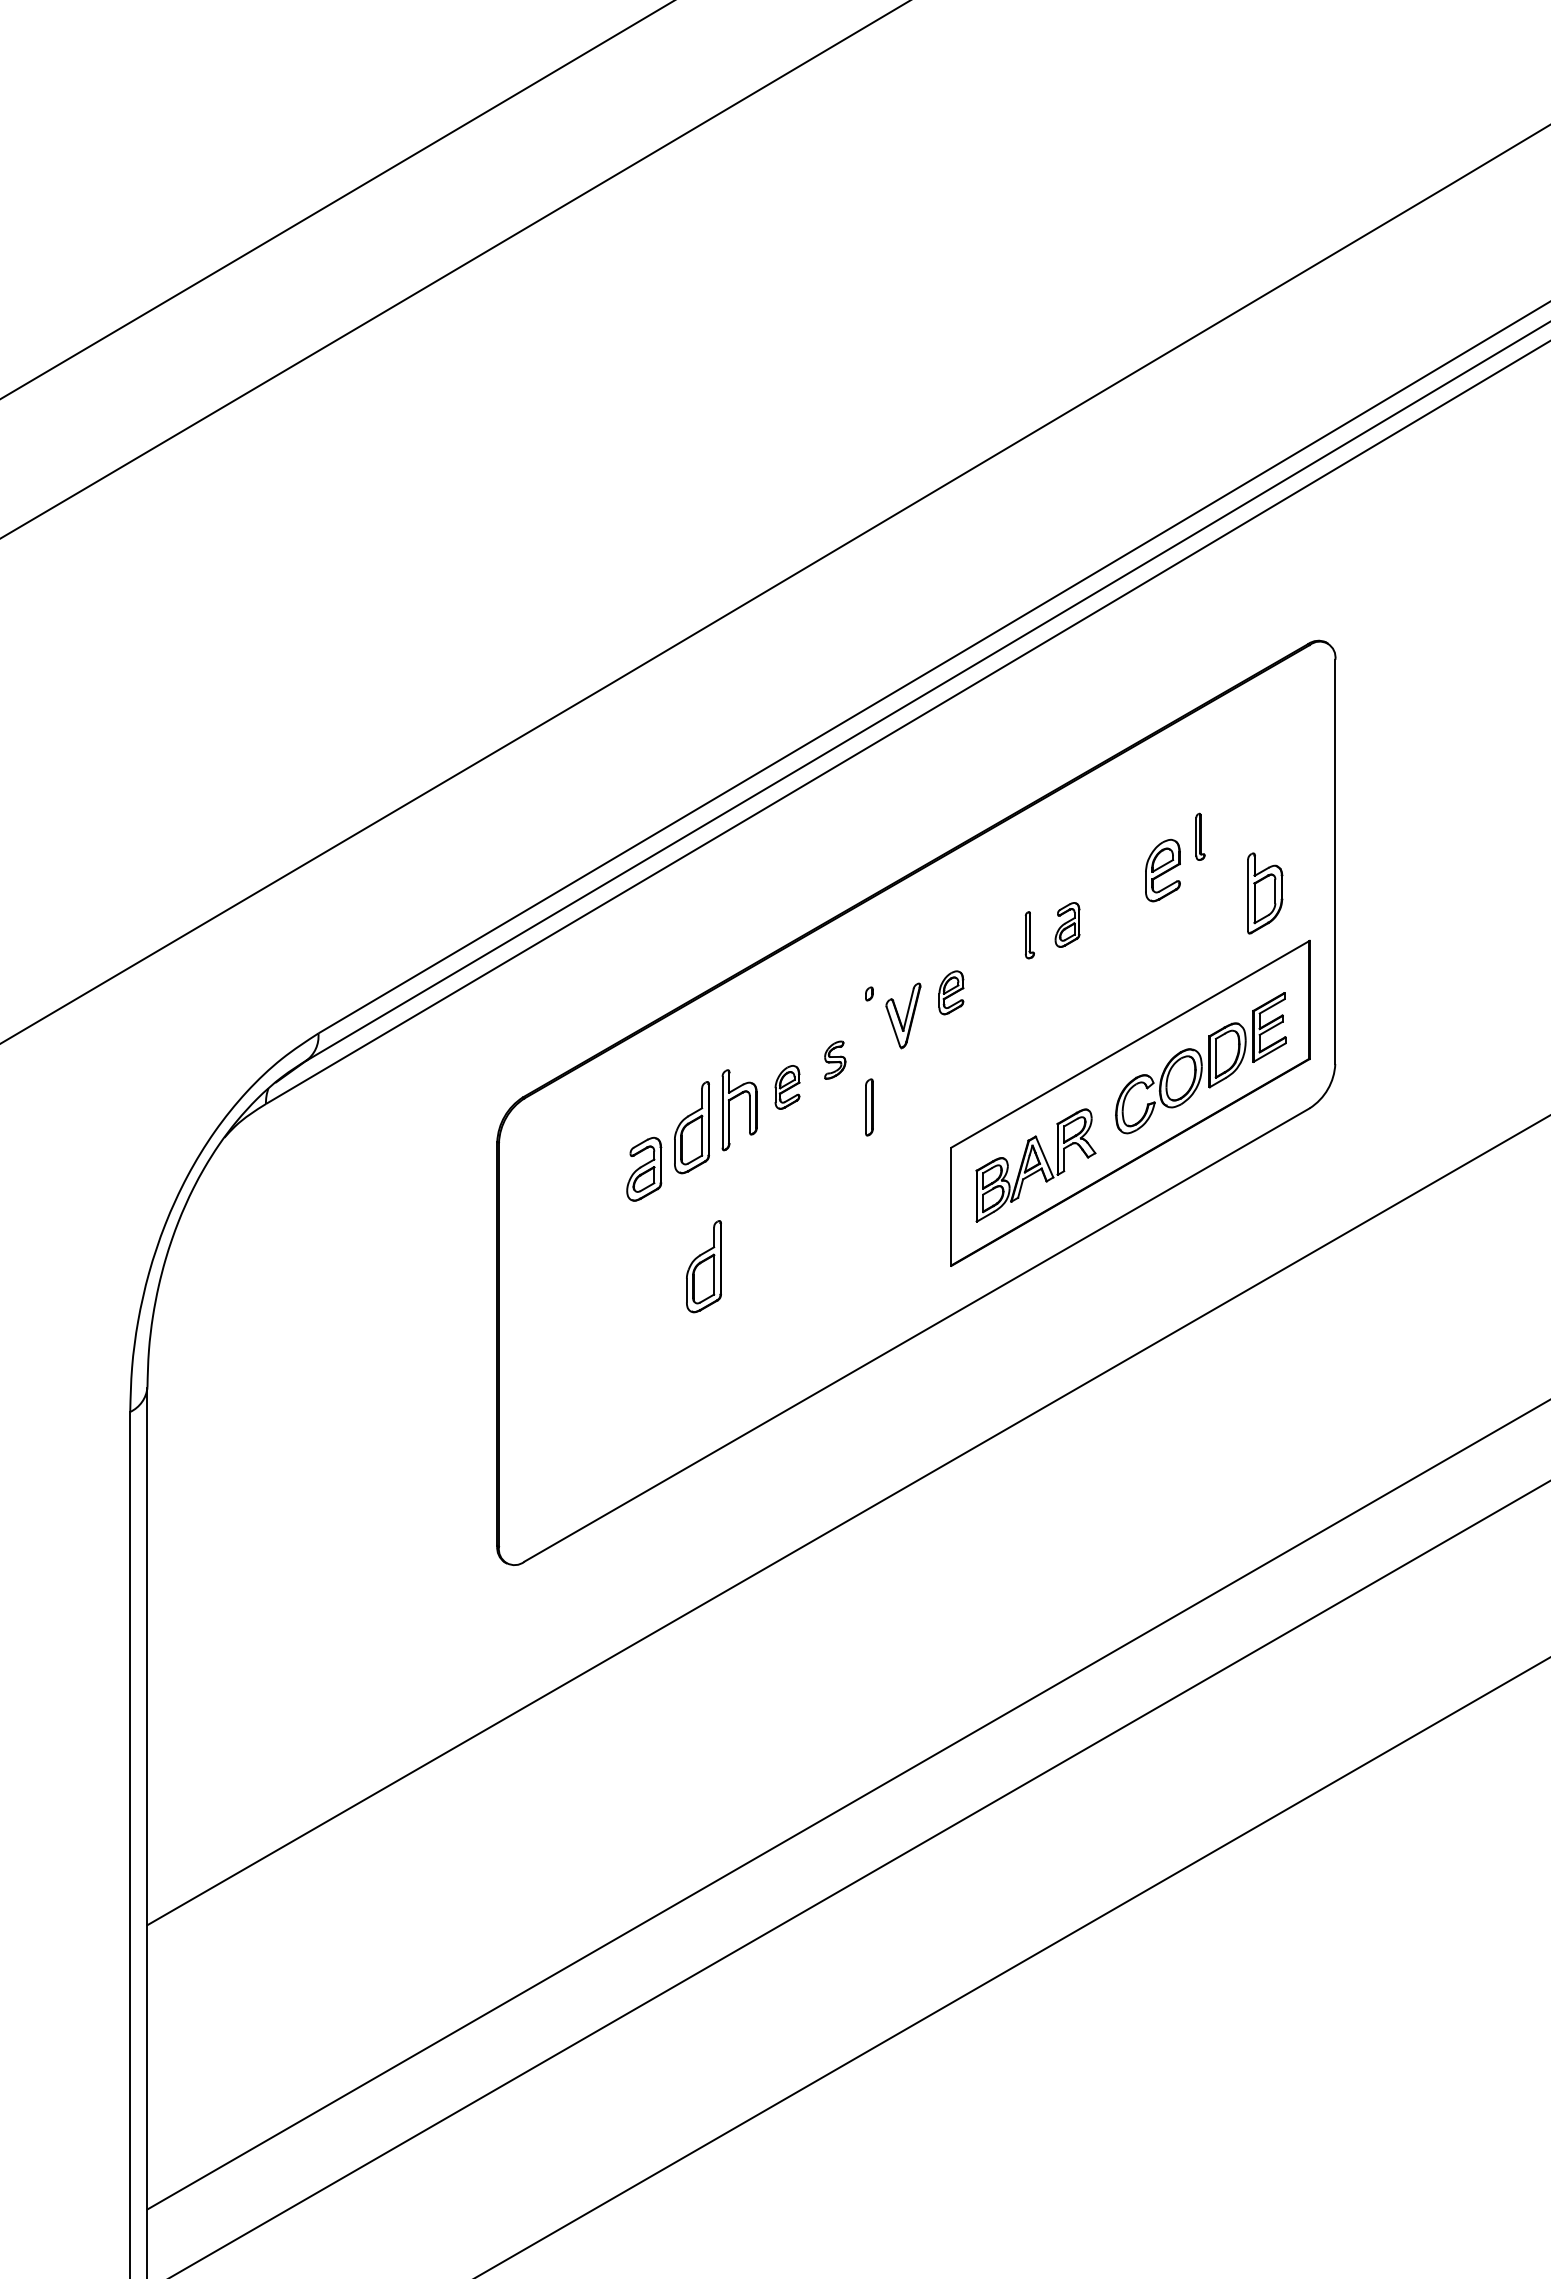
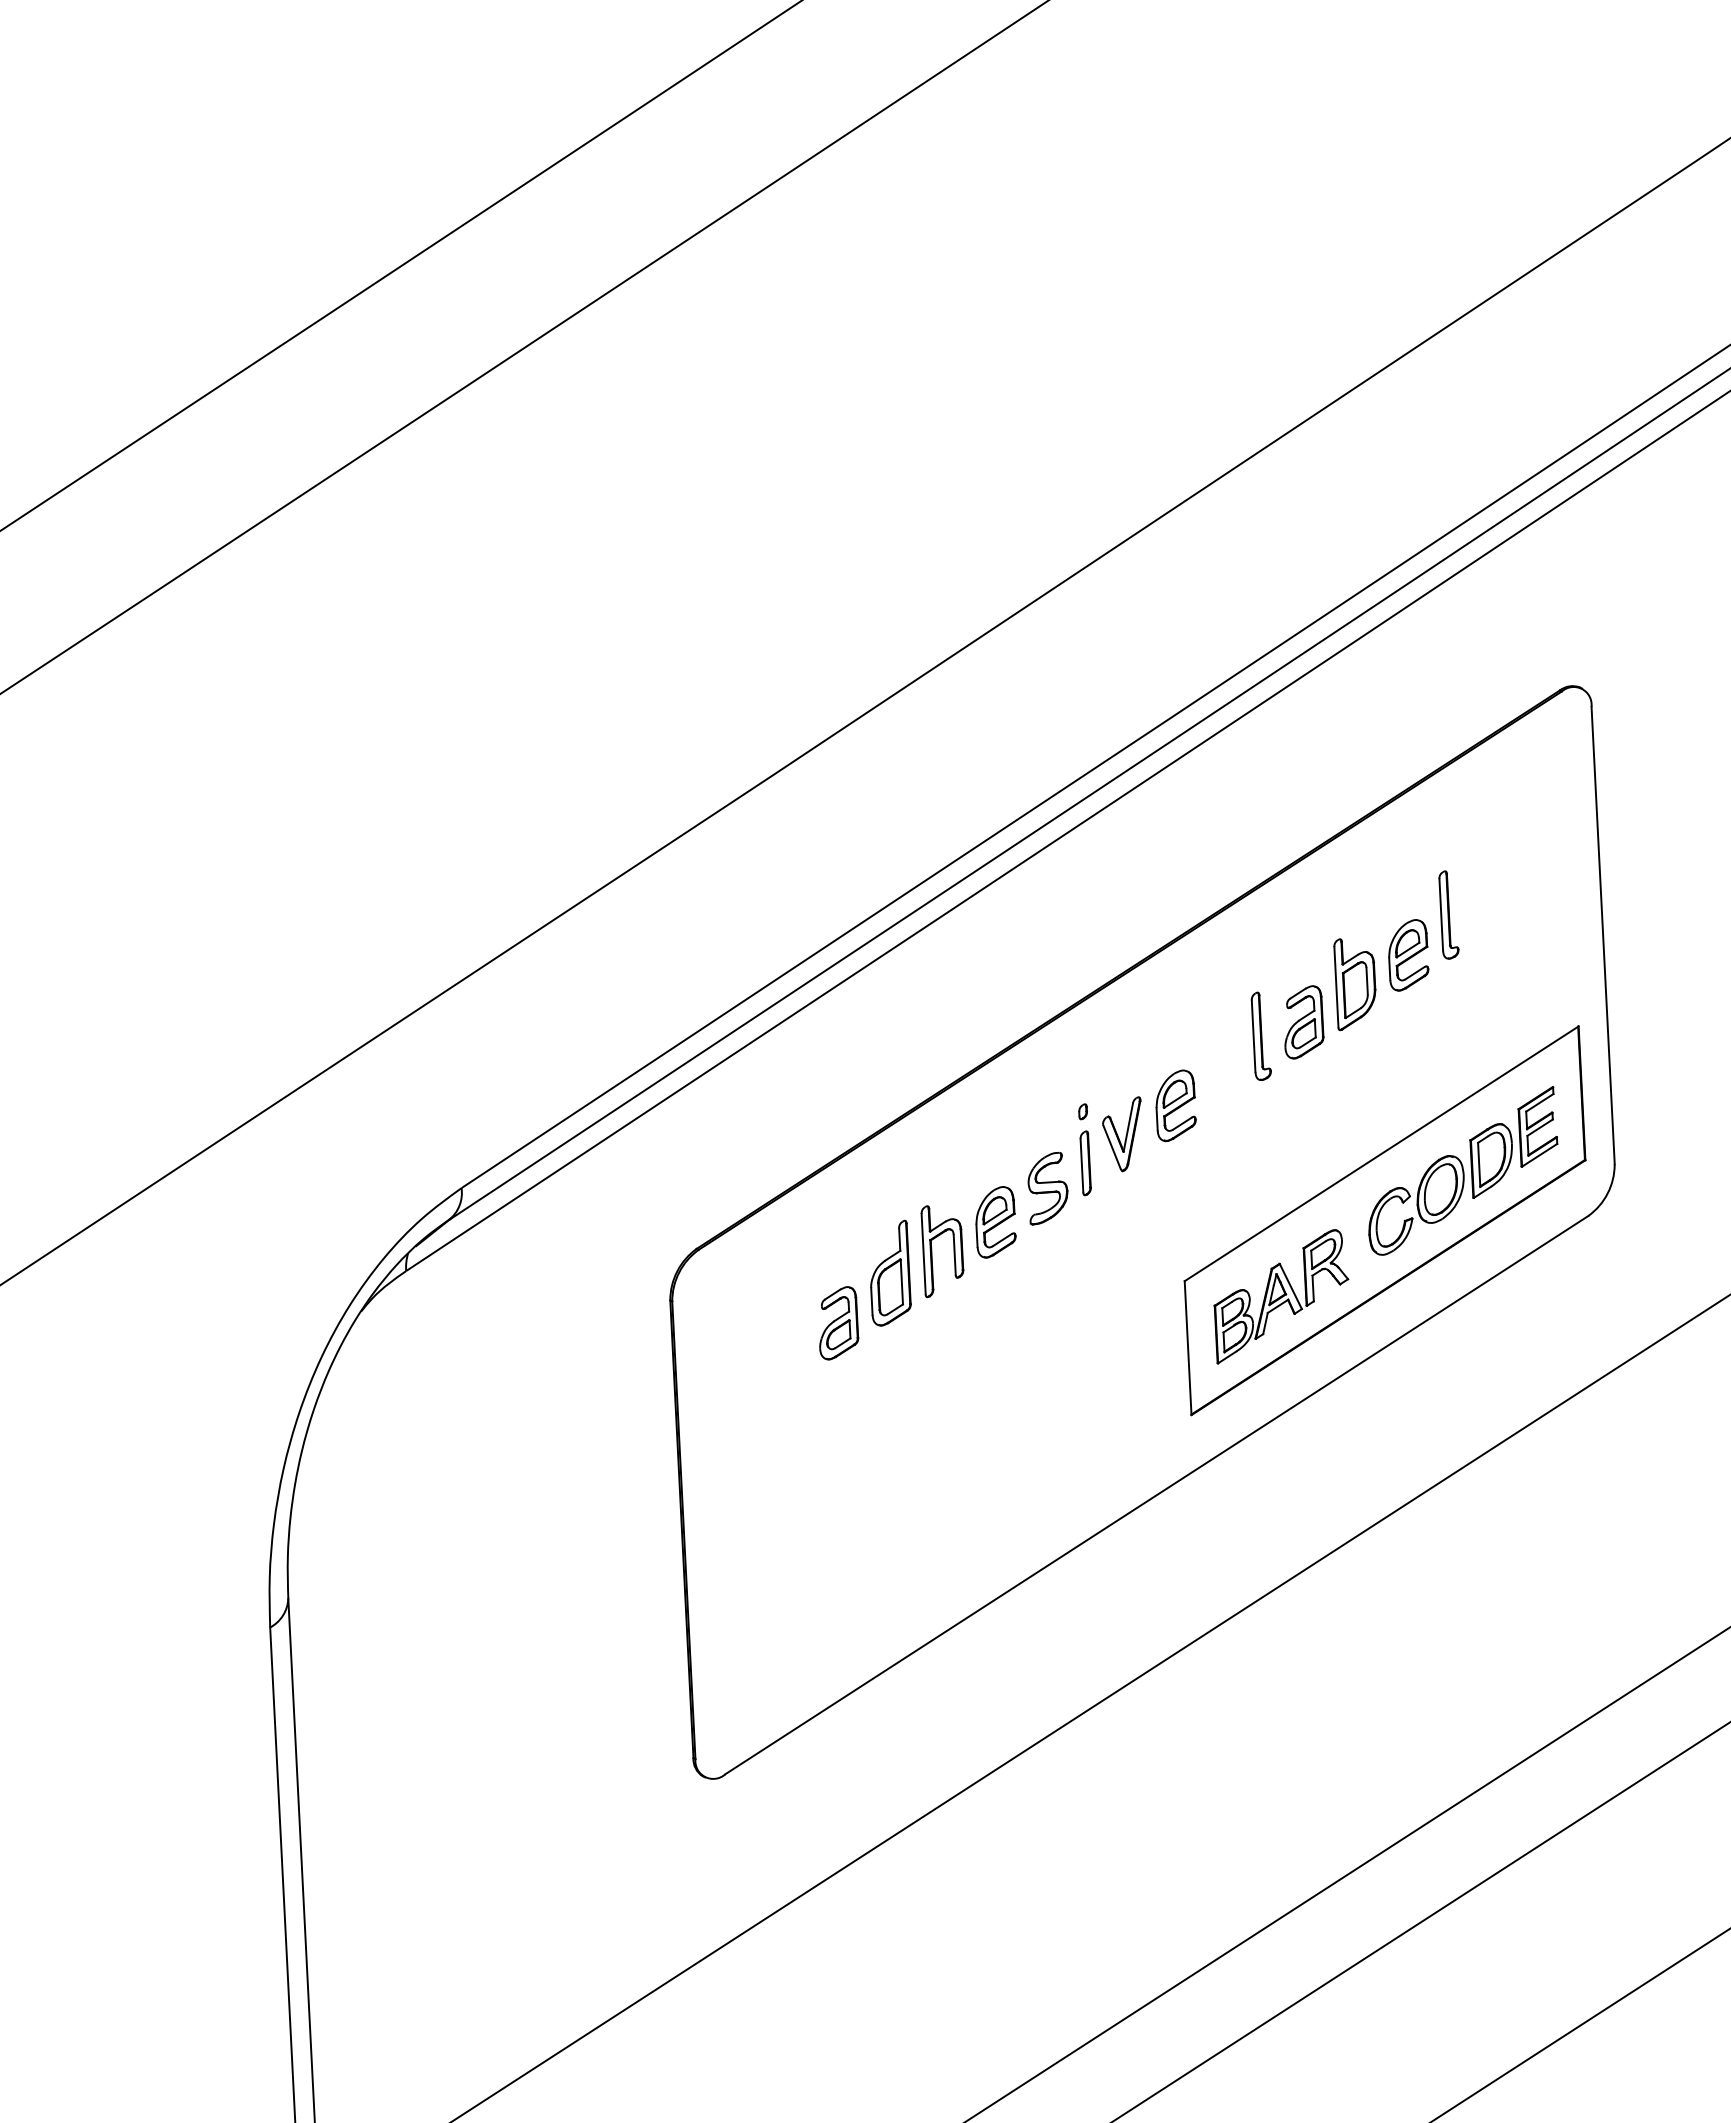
part: (1200, 836) -> (1448, 914), size x1.67
part: (1265, 893) -> (1356, 983), moved
part: (1067, 924) -> (1303, 1021), size x1.43
part: (1029, 934) -> (1260, 1035), size x1.67
part: (951, 992) -> (1176, 1105), size x1.43
part: (835, 1060) -> (1048, 1189), size x1.67
part: (787, 1087) -> (995, 1222), size x1.43
part: (869, 1107) -> (1085, 1163), moved
part: (703, 1266) -> (910, 1429), removed

